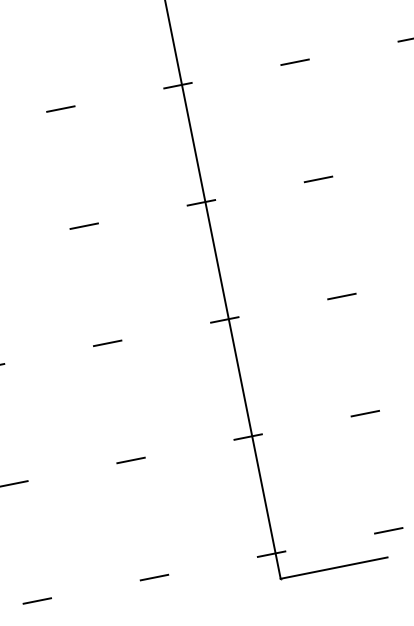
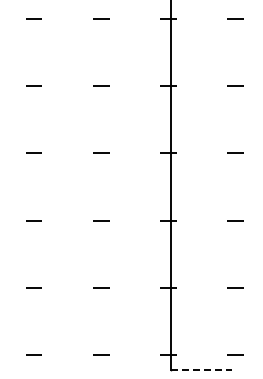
line: (334, 567) -> (201, 369), solid -> dashed

